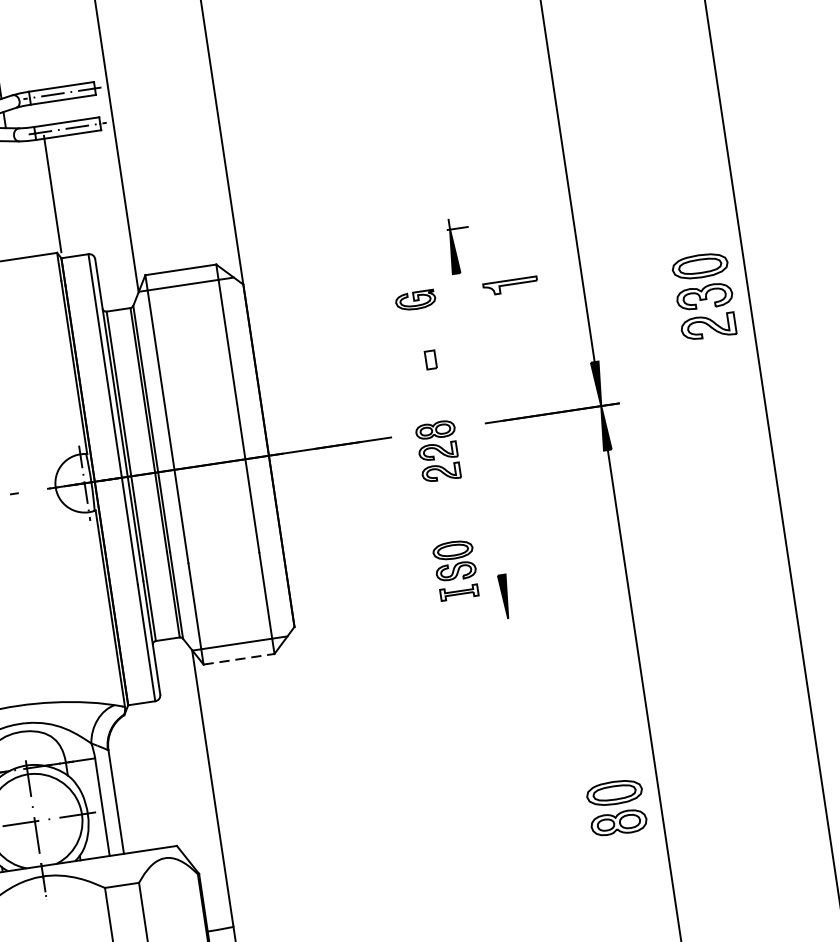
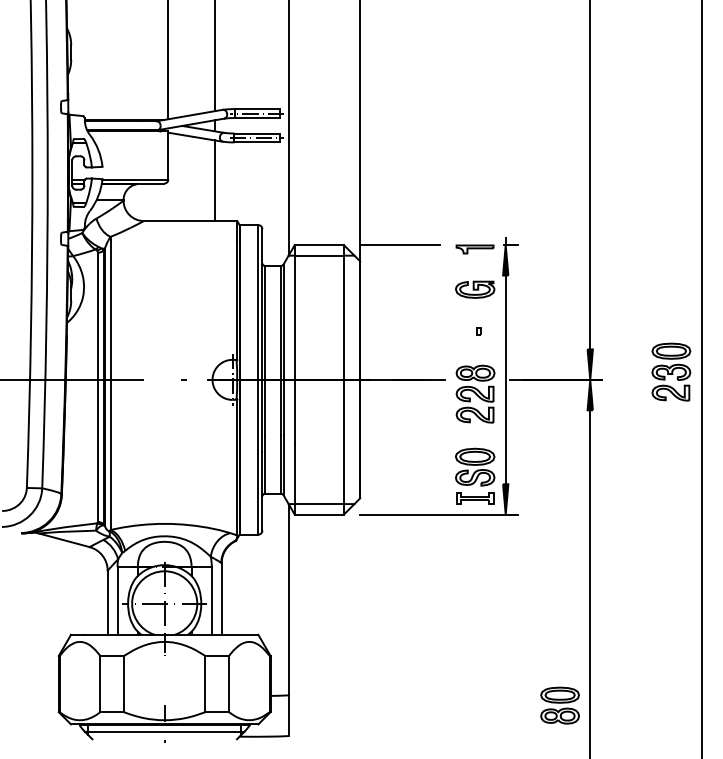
line: (53, 193) -> (215, 180), moved
line: (296, 253) -> (399, 245), added
part: (509, 286) -> (474, 249), moved
part: (704, 295) -> (671, 371), moved
part: (416, 300) -> (475, 289), size x1.43
part: (429, 360) -> (478, 331), size x0.62
line: (478, 423) -> (505, 379), added
part: (438, 450) -> (475, 393), size x1.43
part: (456, 568) -> (475, 475), size x1.43
line: (411, 633) -> (438, 514), added
line: (239, 658) -> (319, 514), dashed -> solid
part: (615, 807) -> (559, 705), moved

